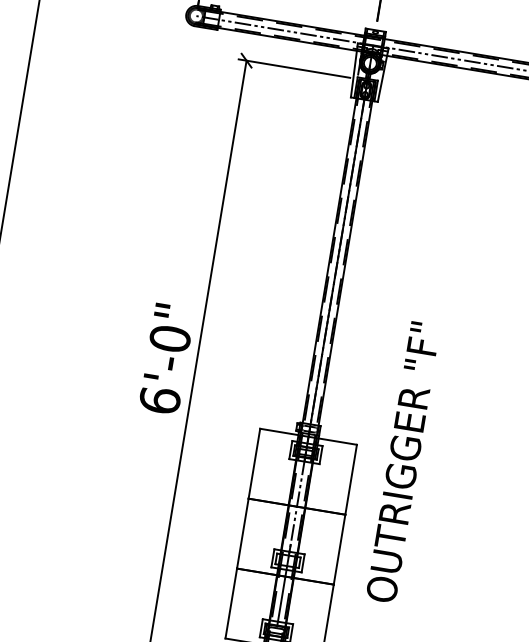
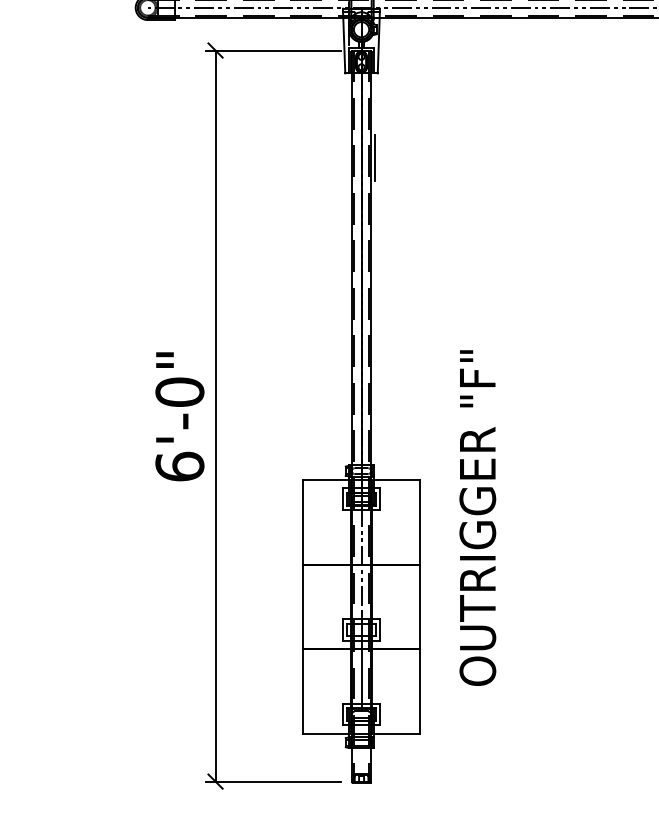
line: (363, 171) -> (374, 157), added
text: (403, 461) -> (477, 517), moved

